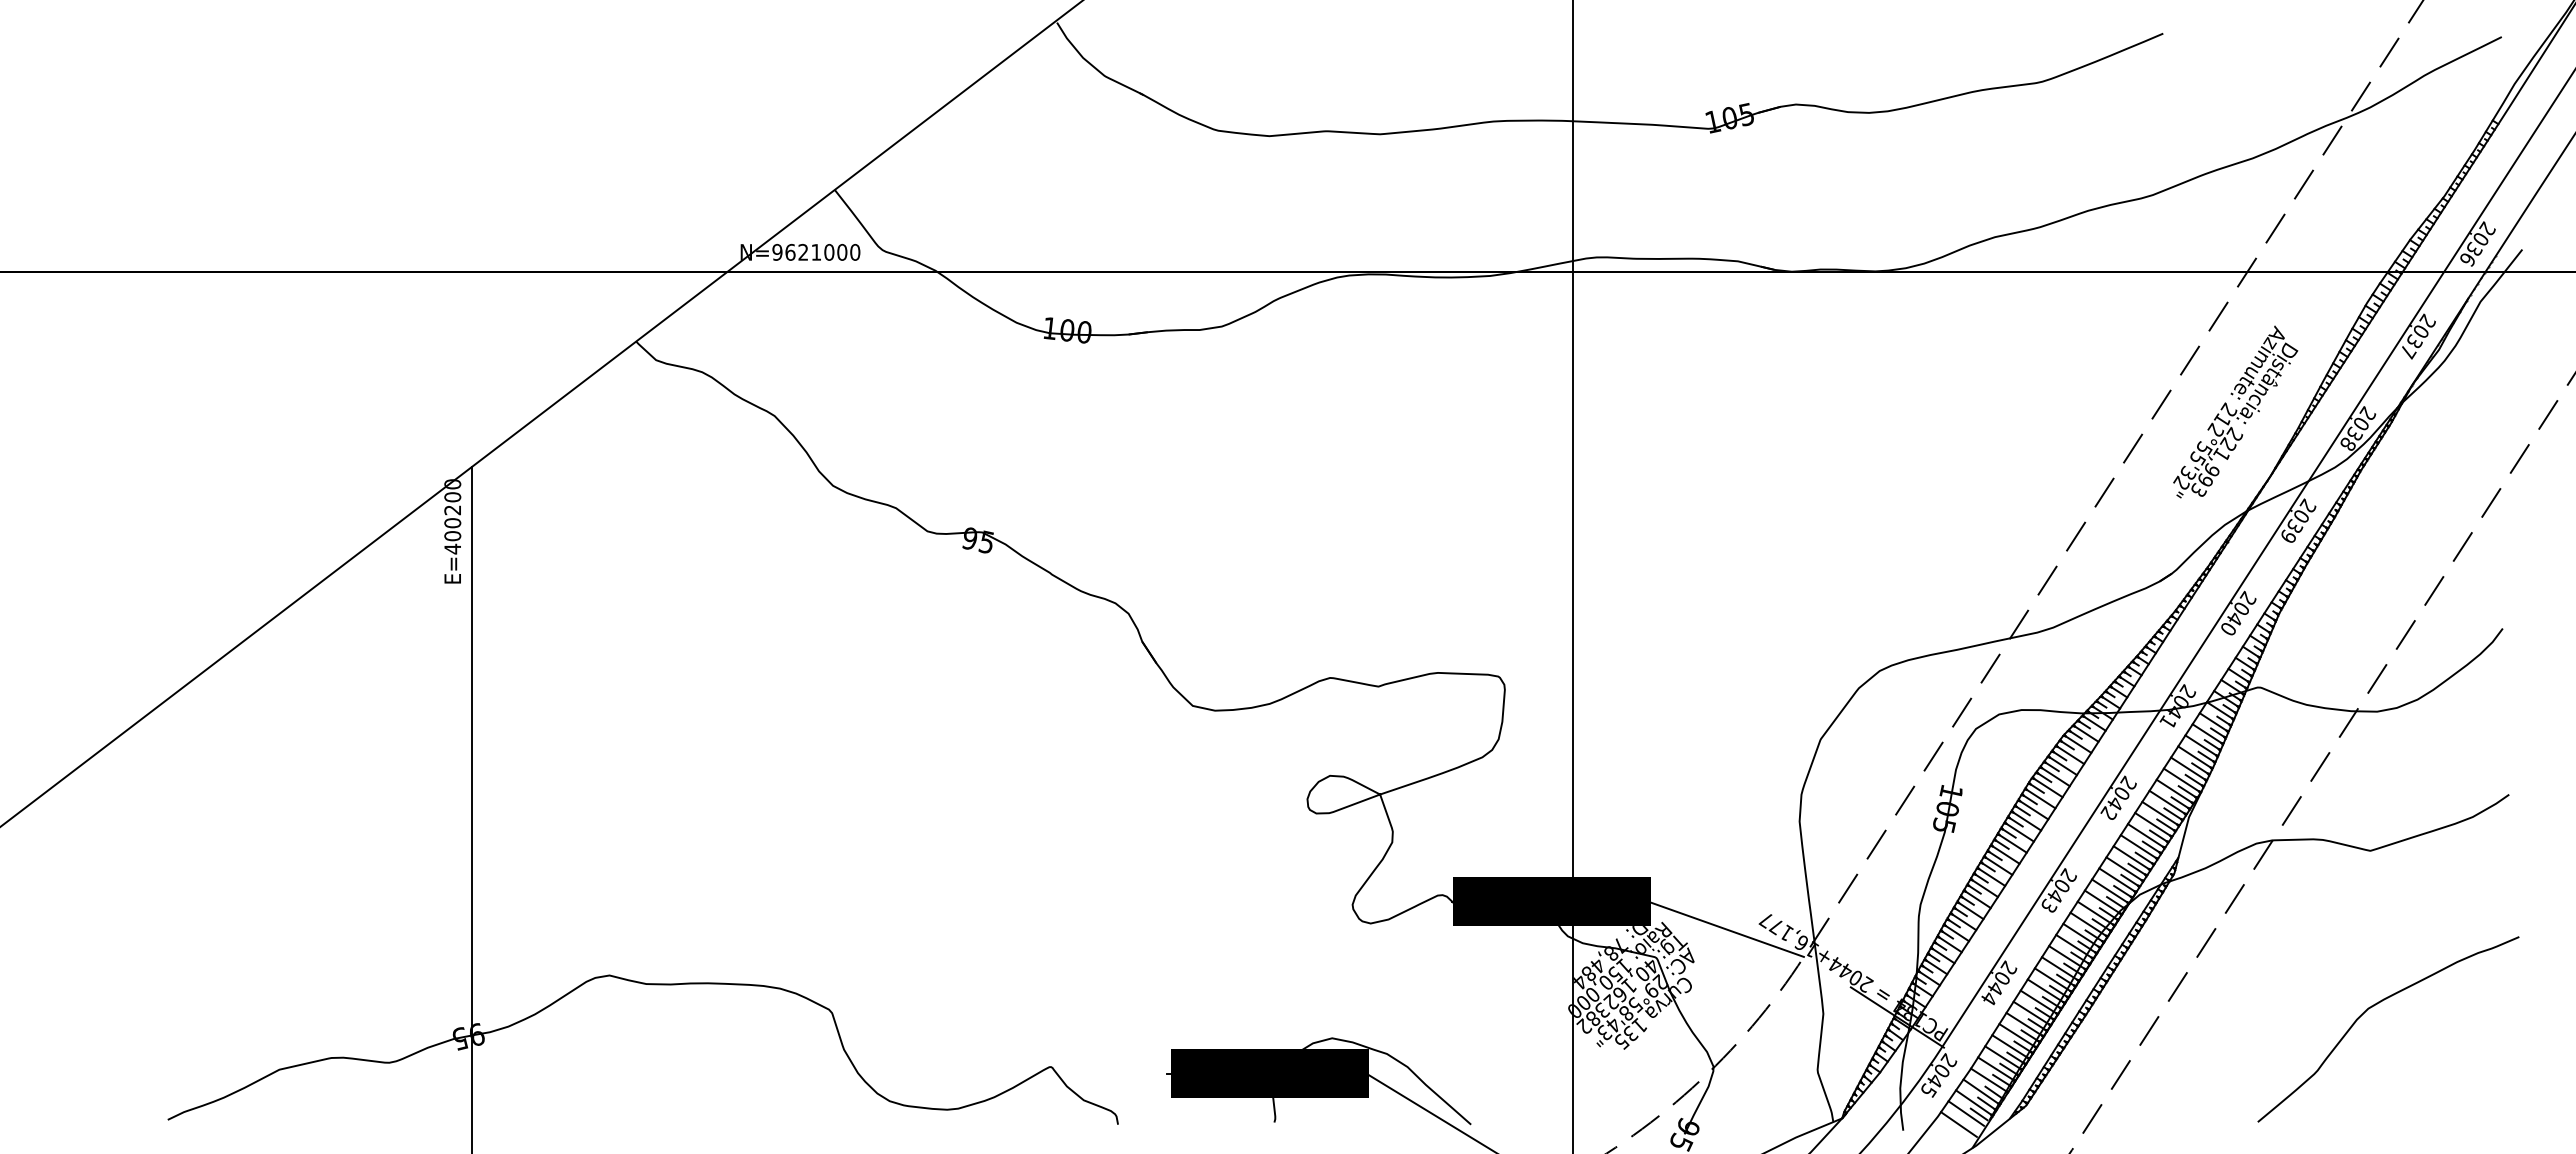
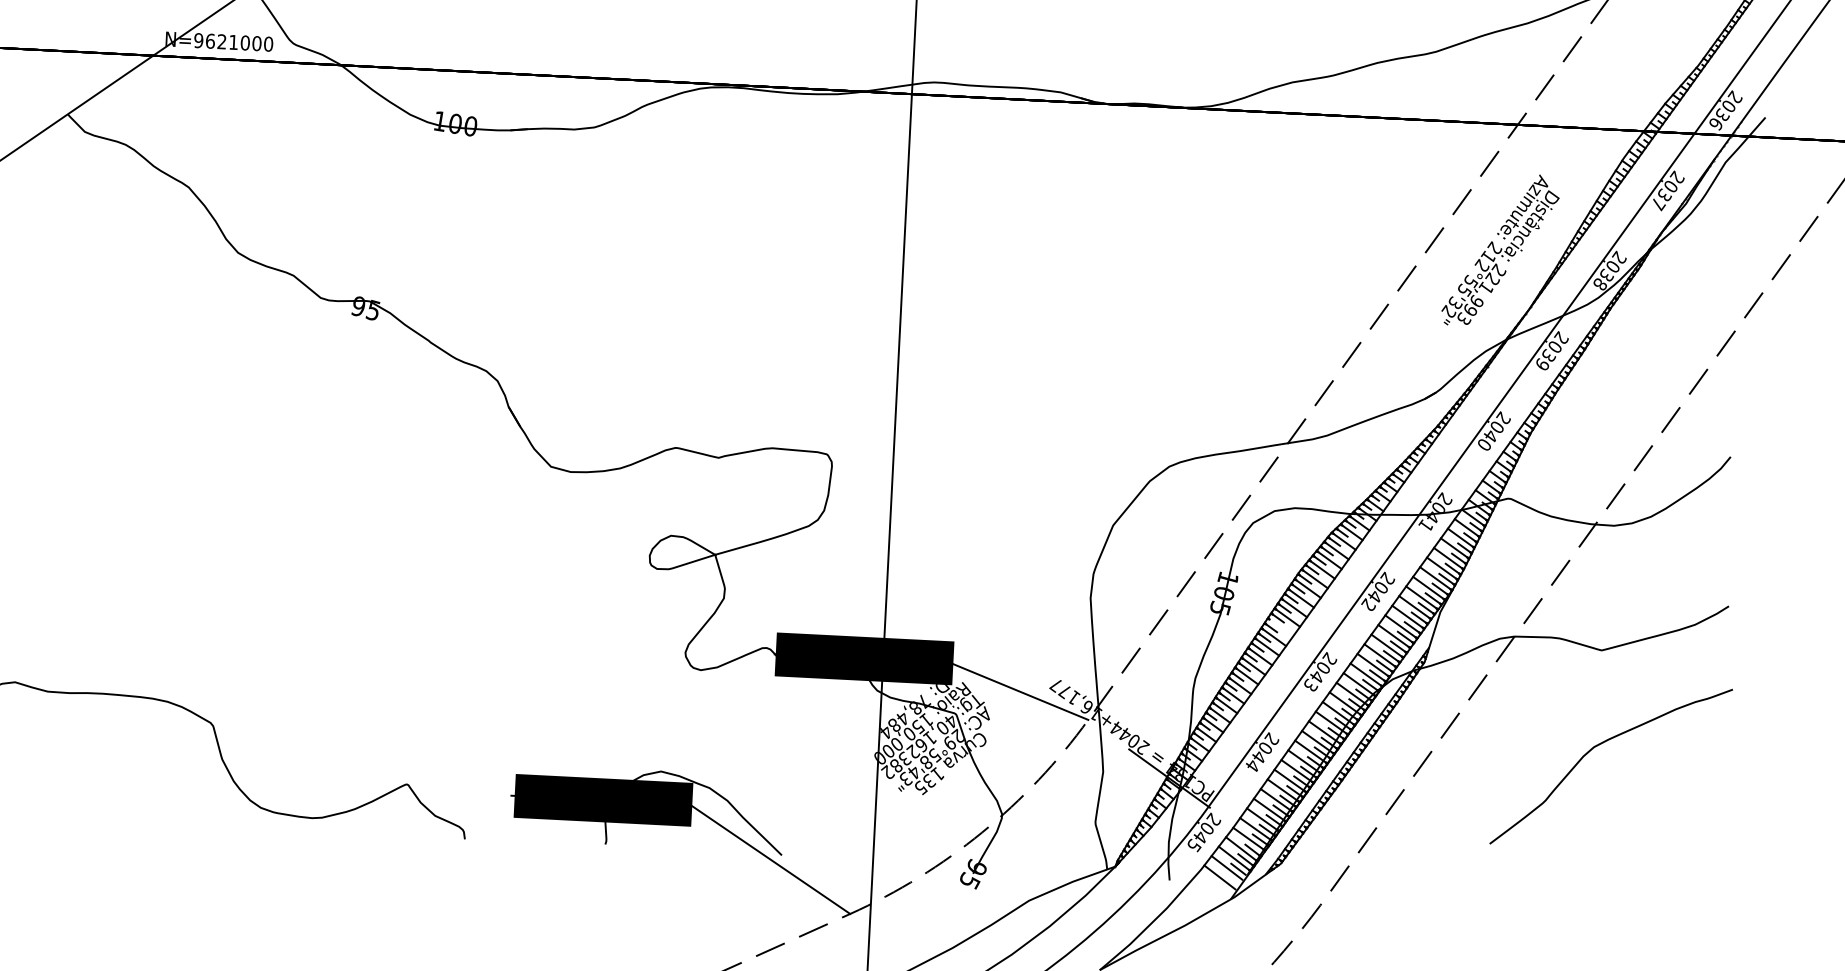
line: (2012, 843) -> (1280, 627), removed
curve: (2374, 1006) -> (1599, 745), moved

